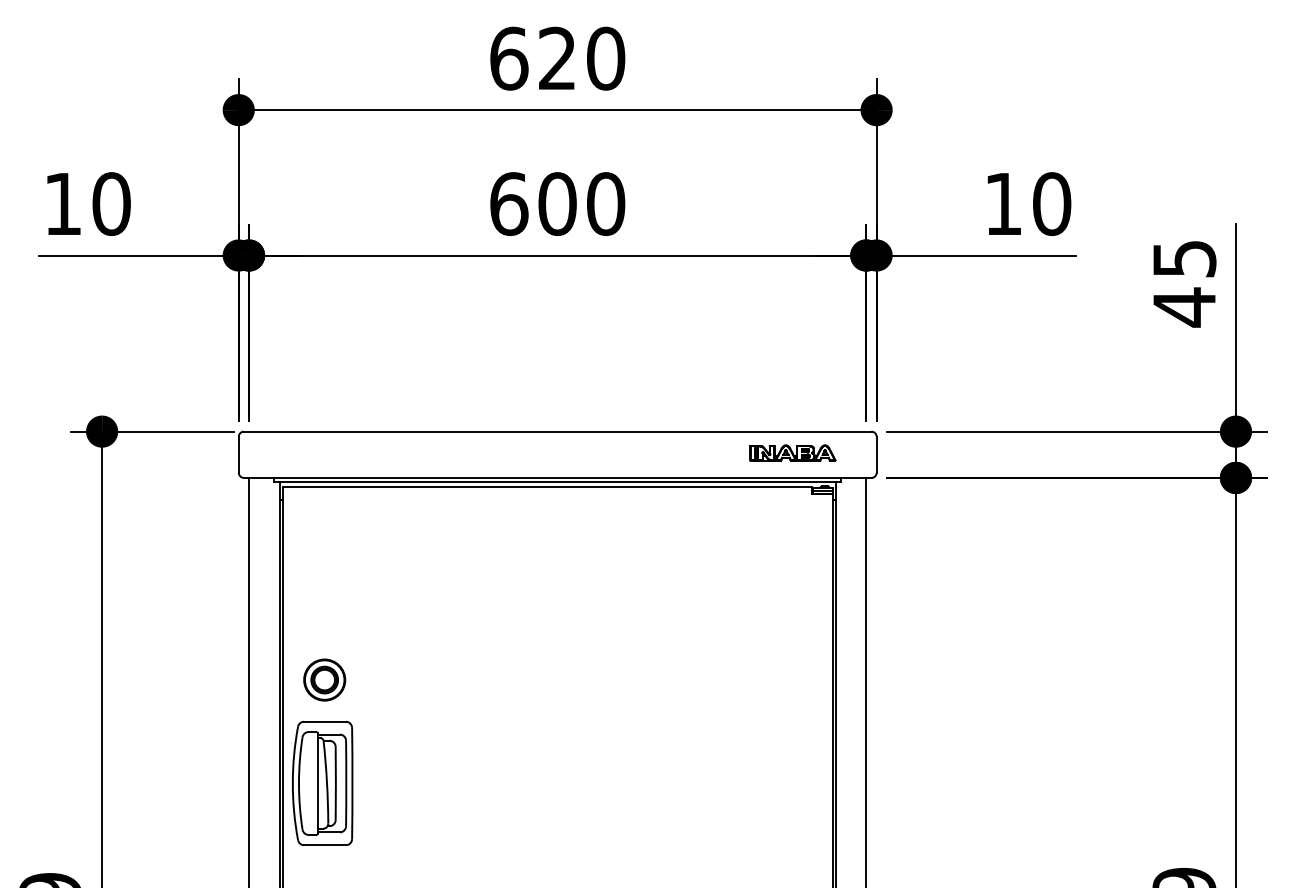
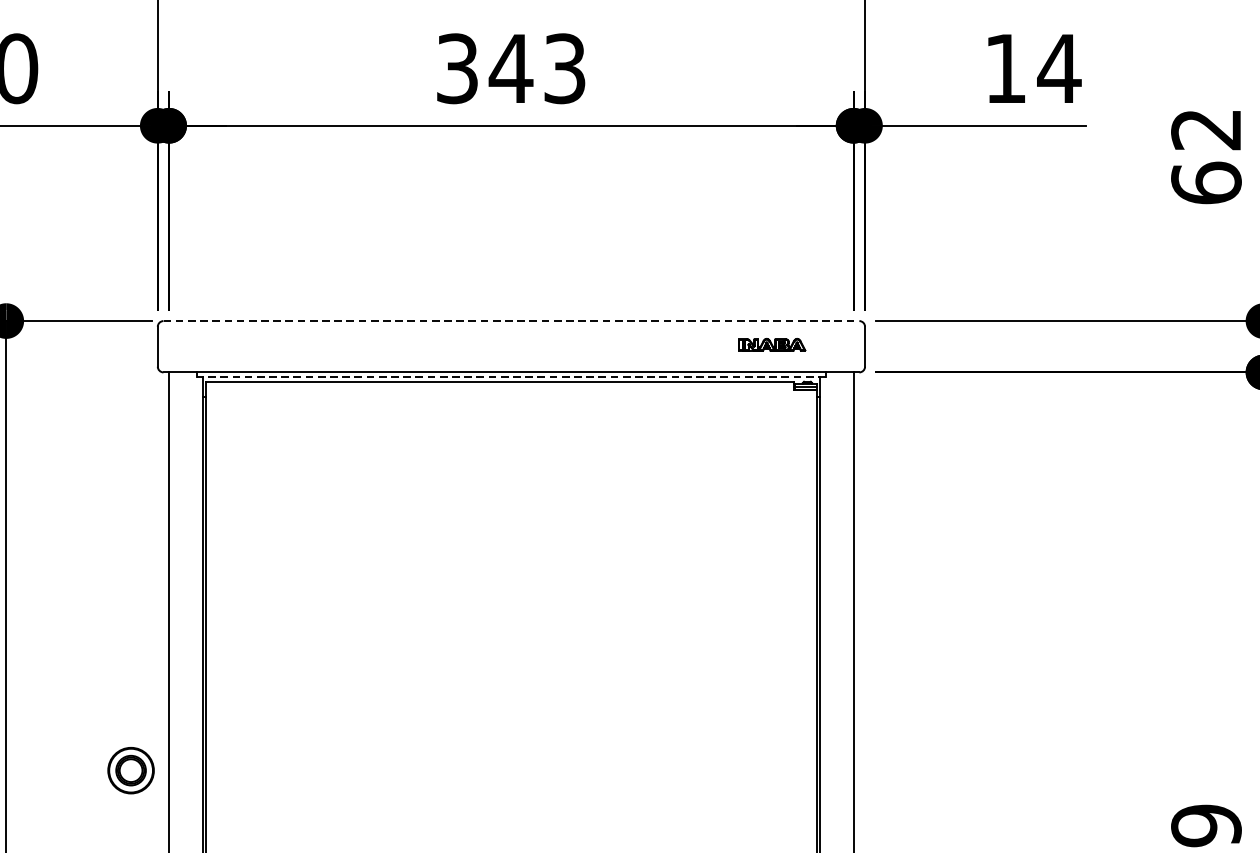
text: (557, 204) -> (511, 69), 600 -> 343
text: (1051, 204) -> (1058, 69), 10 -> 14
text: (1184, 284) -> (1206, 157), 45 -> 62
line: (557, 431) -> (511, 320), solid -> dashed
part: (792, 452) -> (771, 344), size x0.7
line: (557, 482) -> (511, 377), solid -> dashed
part: (324, 679) -> (130, 769), moved
part: (322, 783) -> (250, 711), removed

